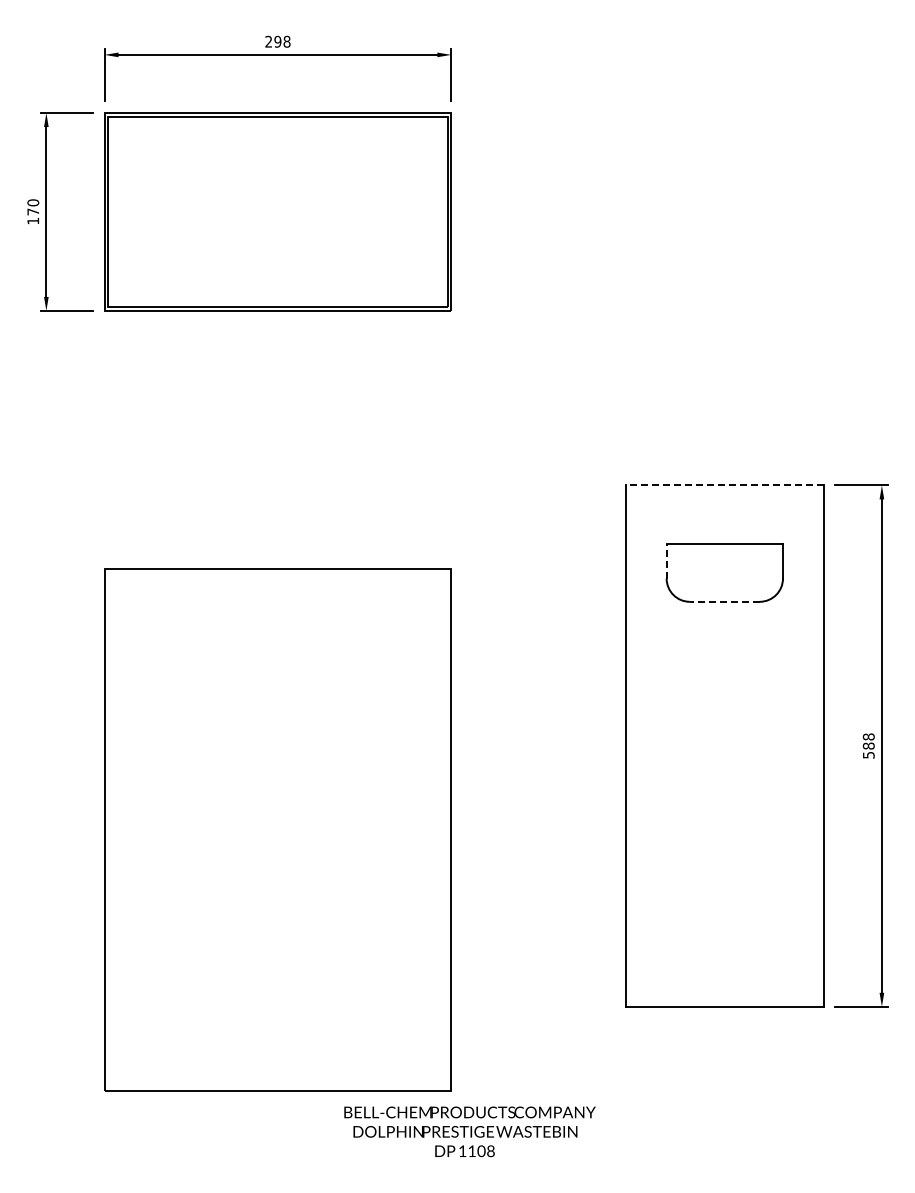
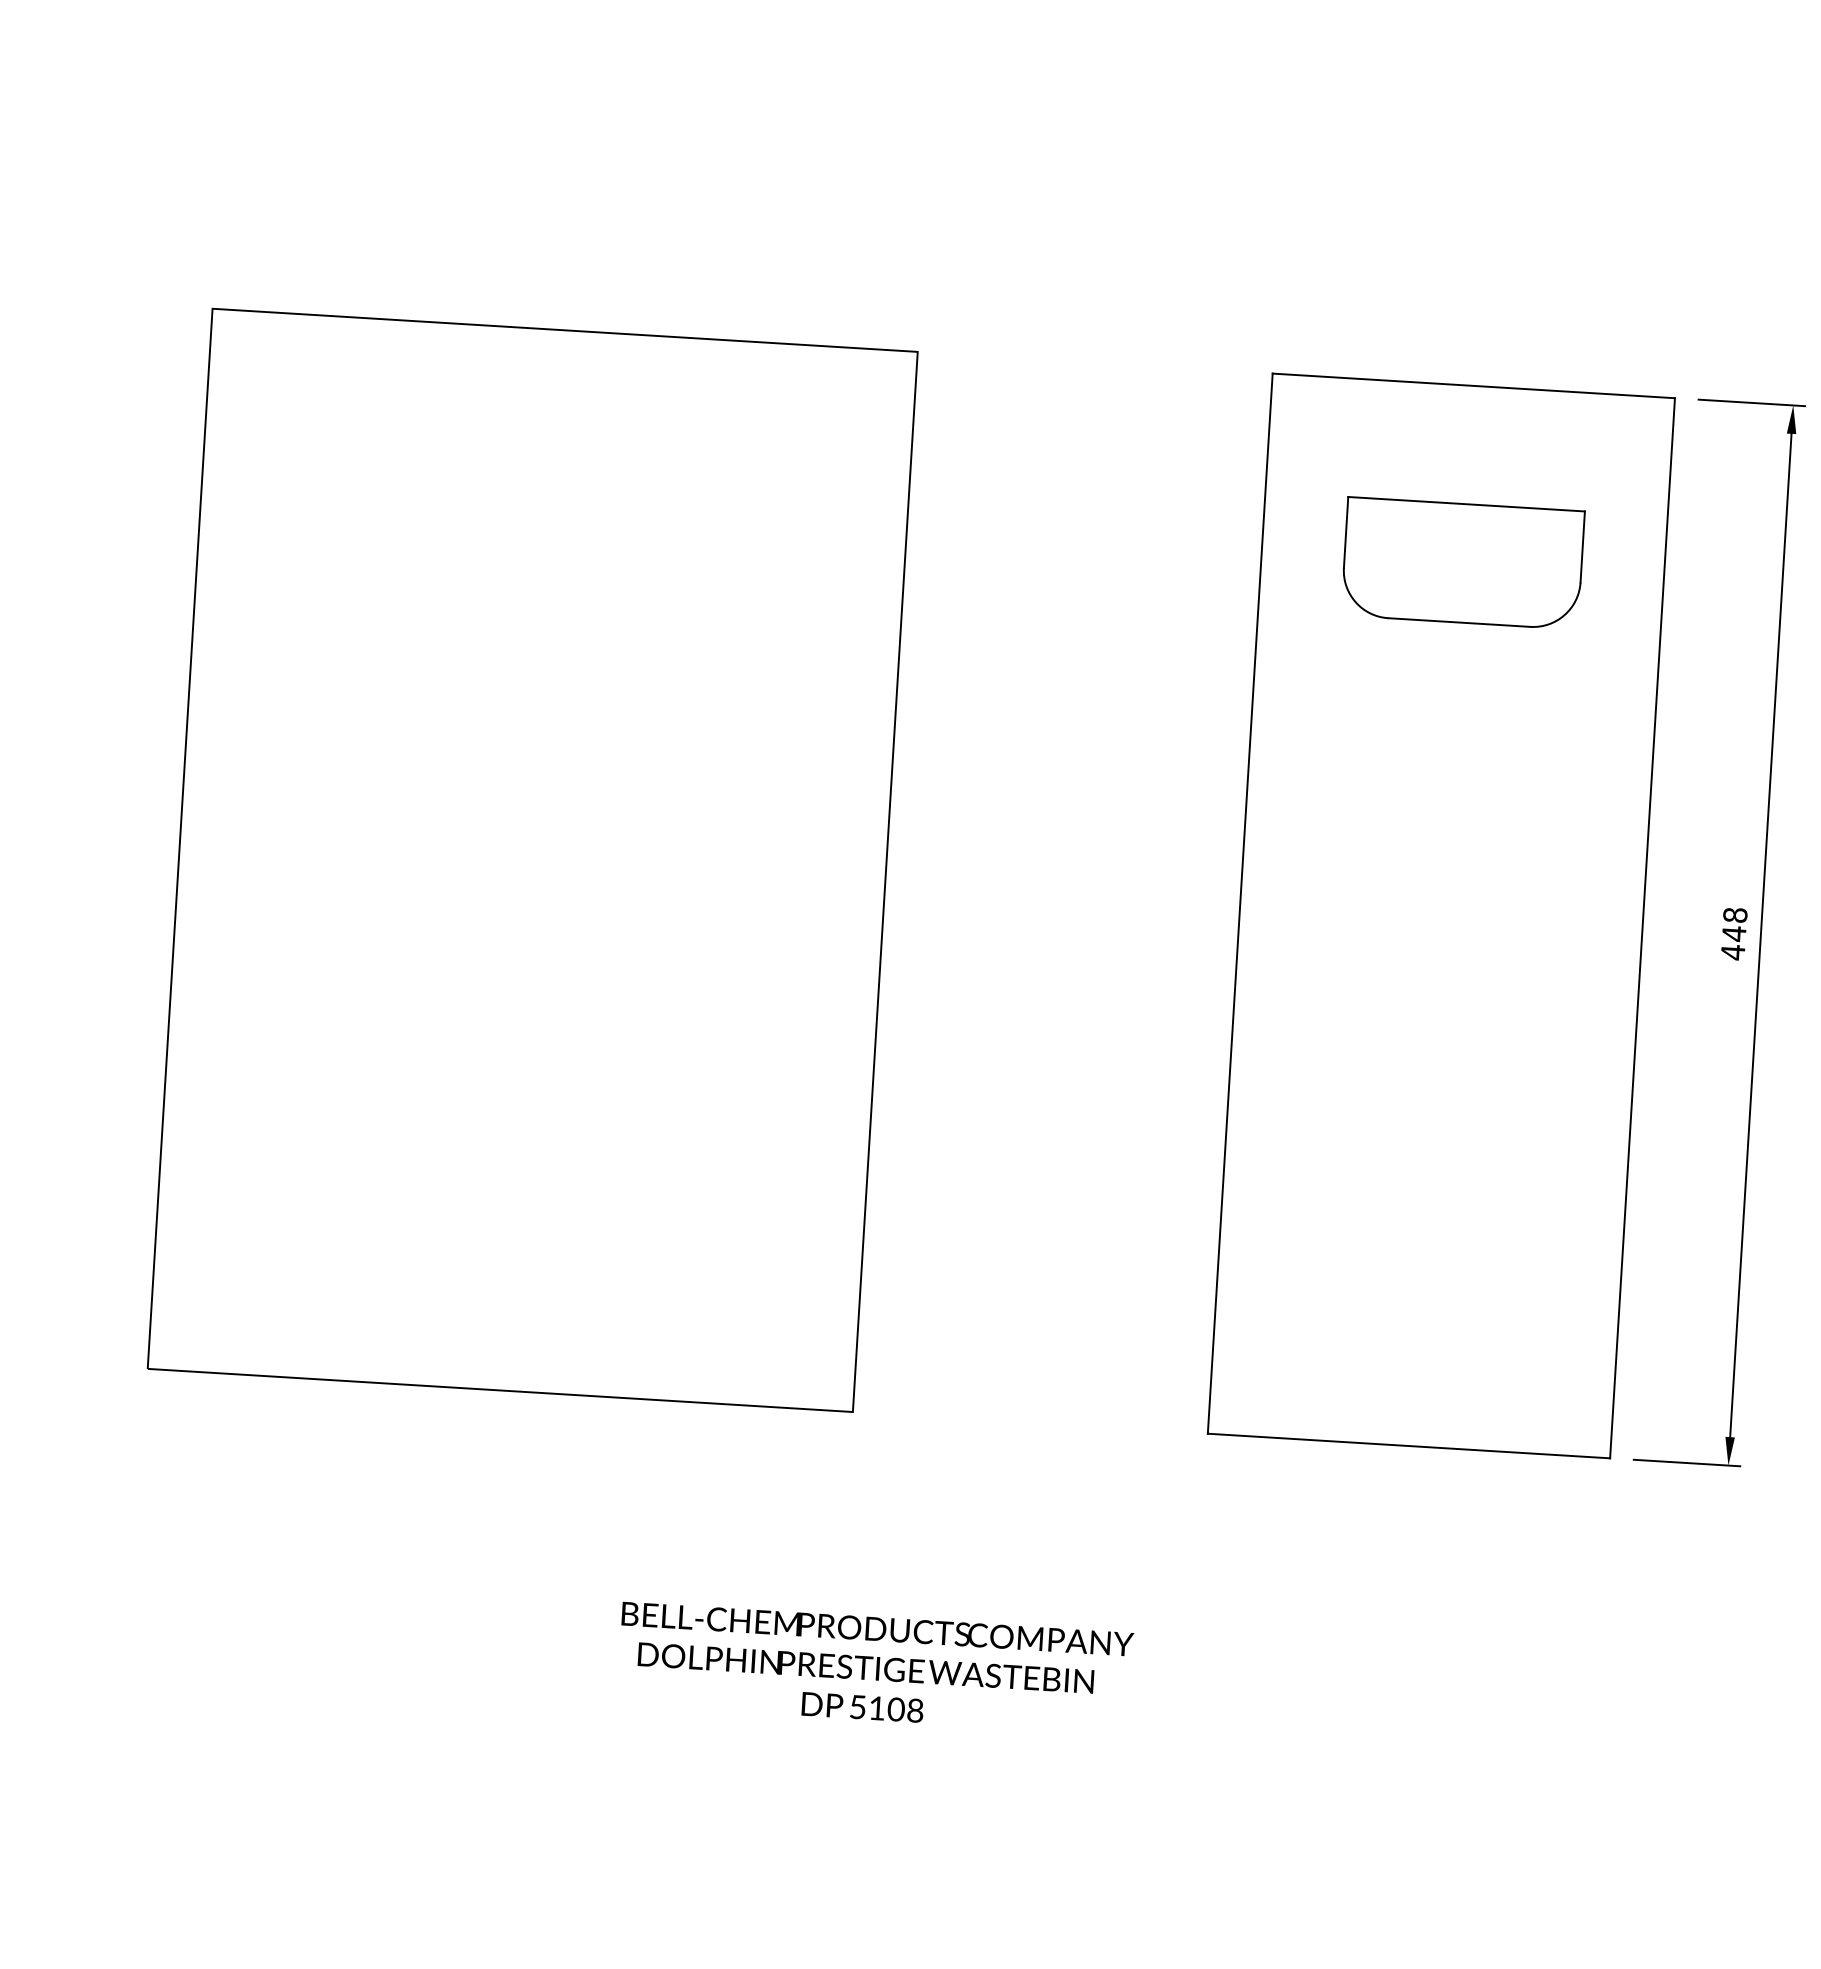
line: (724, 485) -> (1473, 385), dashed -> solid
line: (666, 560) -> (1345, 531), dashed -> solid
line: (724, 601) -> (1458, 621), dashed -> solid
text: (868, 750) -> (1733, 942), 588 -> 448
part: (277, 829) -> (531, 859), moved
text: (462, 1151) -> (857, 1707), 1108 -> 5108

